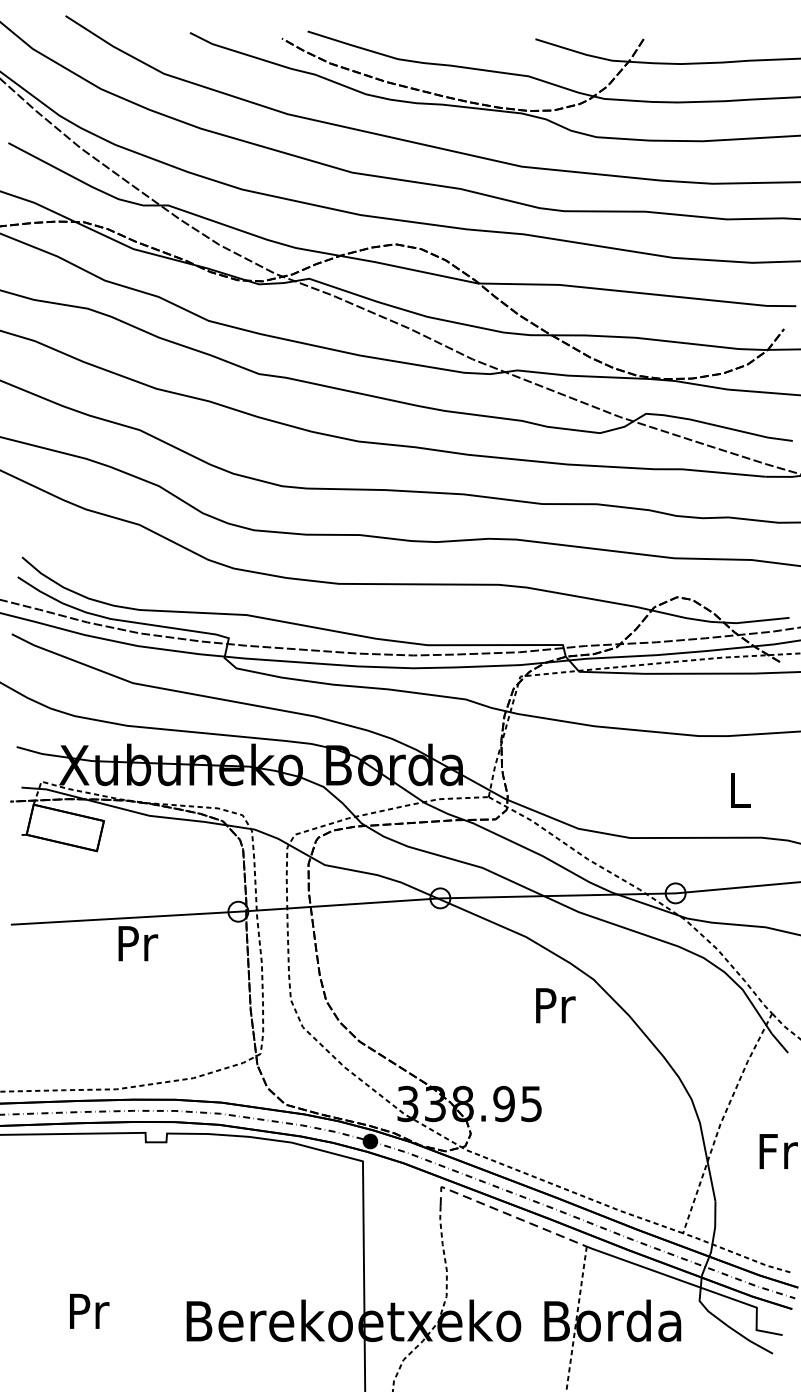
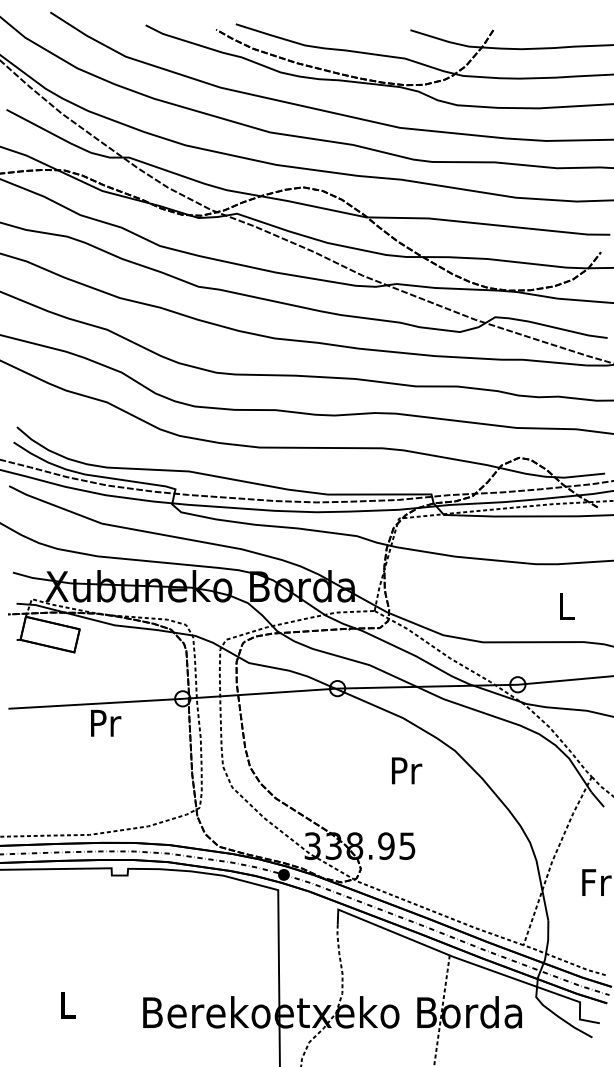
text: (556, 1005) -> (407, 770), moved
line: (505, 1212) -> (387, 929), dashed -> solid
text: (89, 1310) -> (68, 1004), Pr -> L

